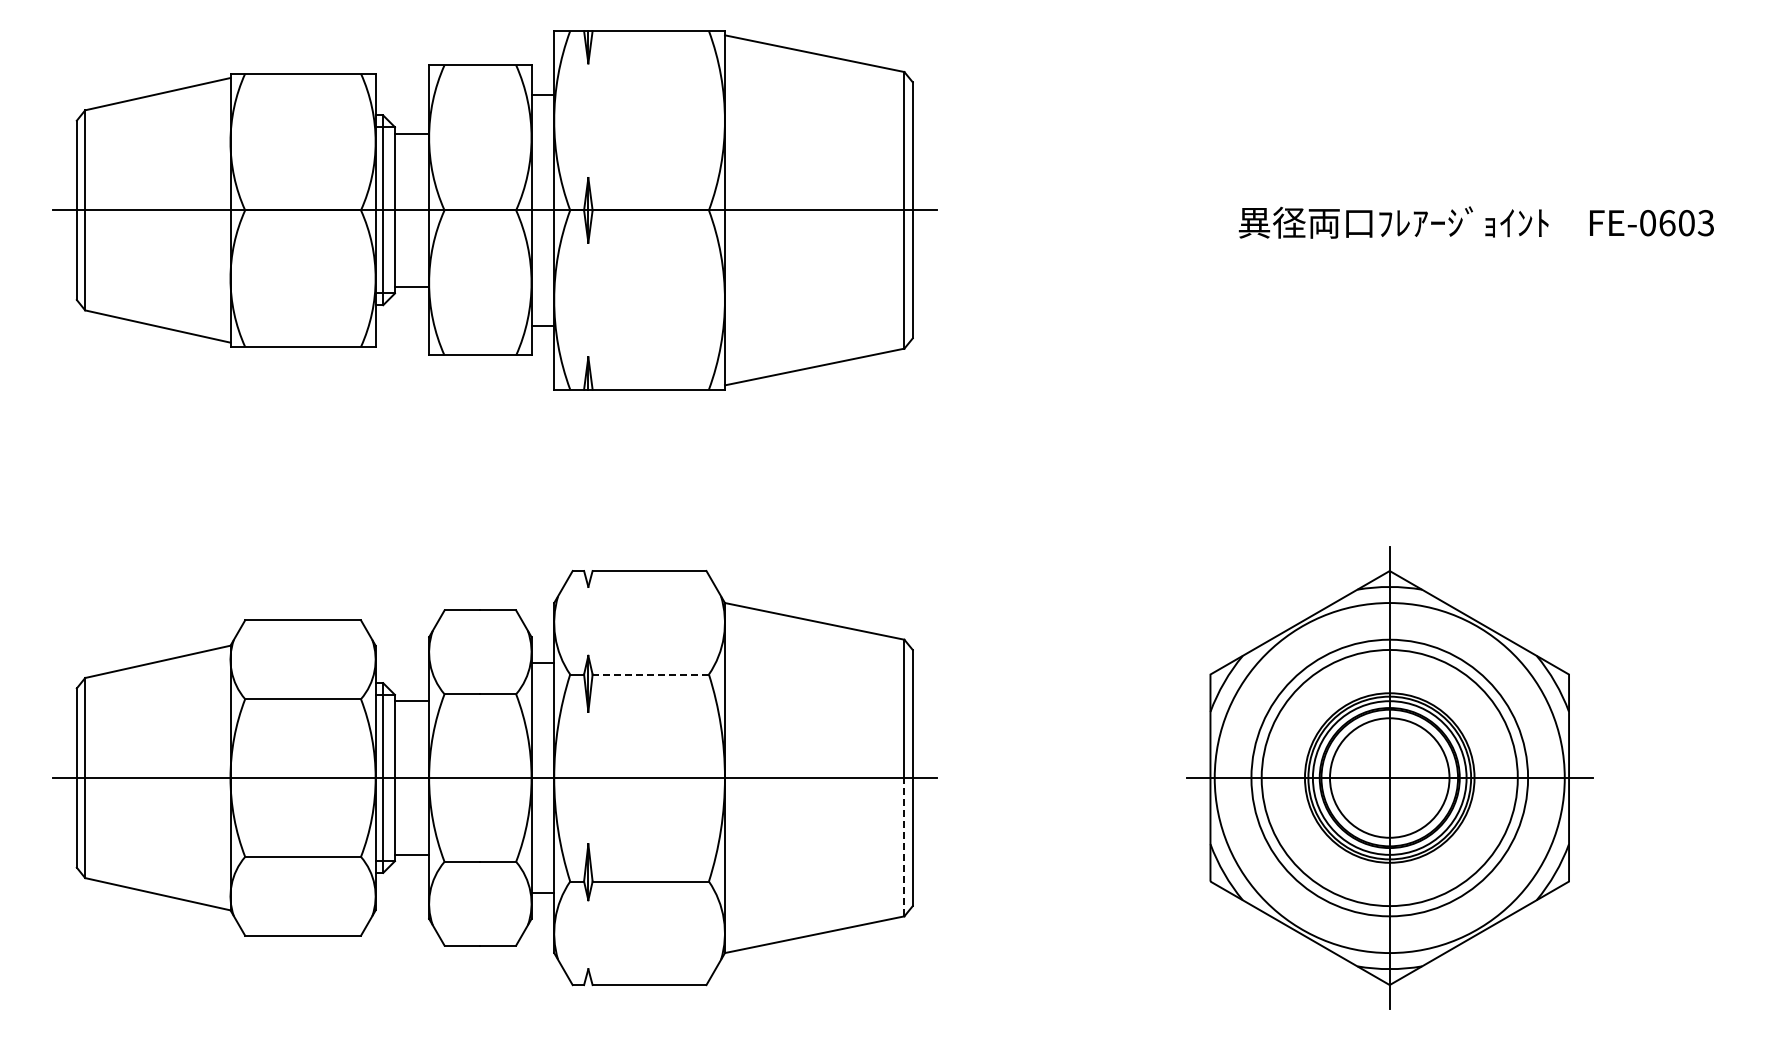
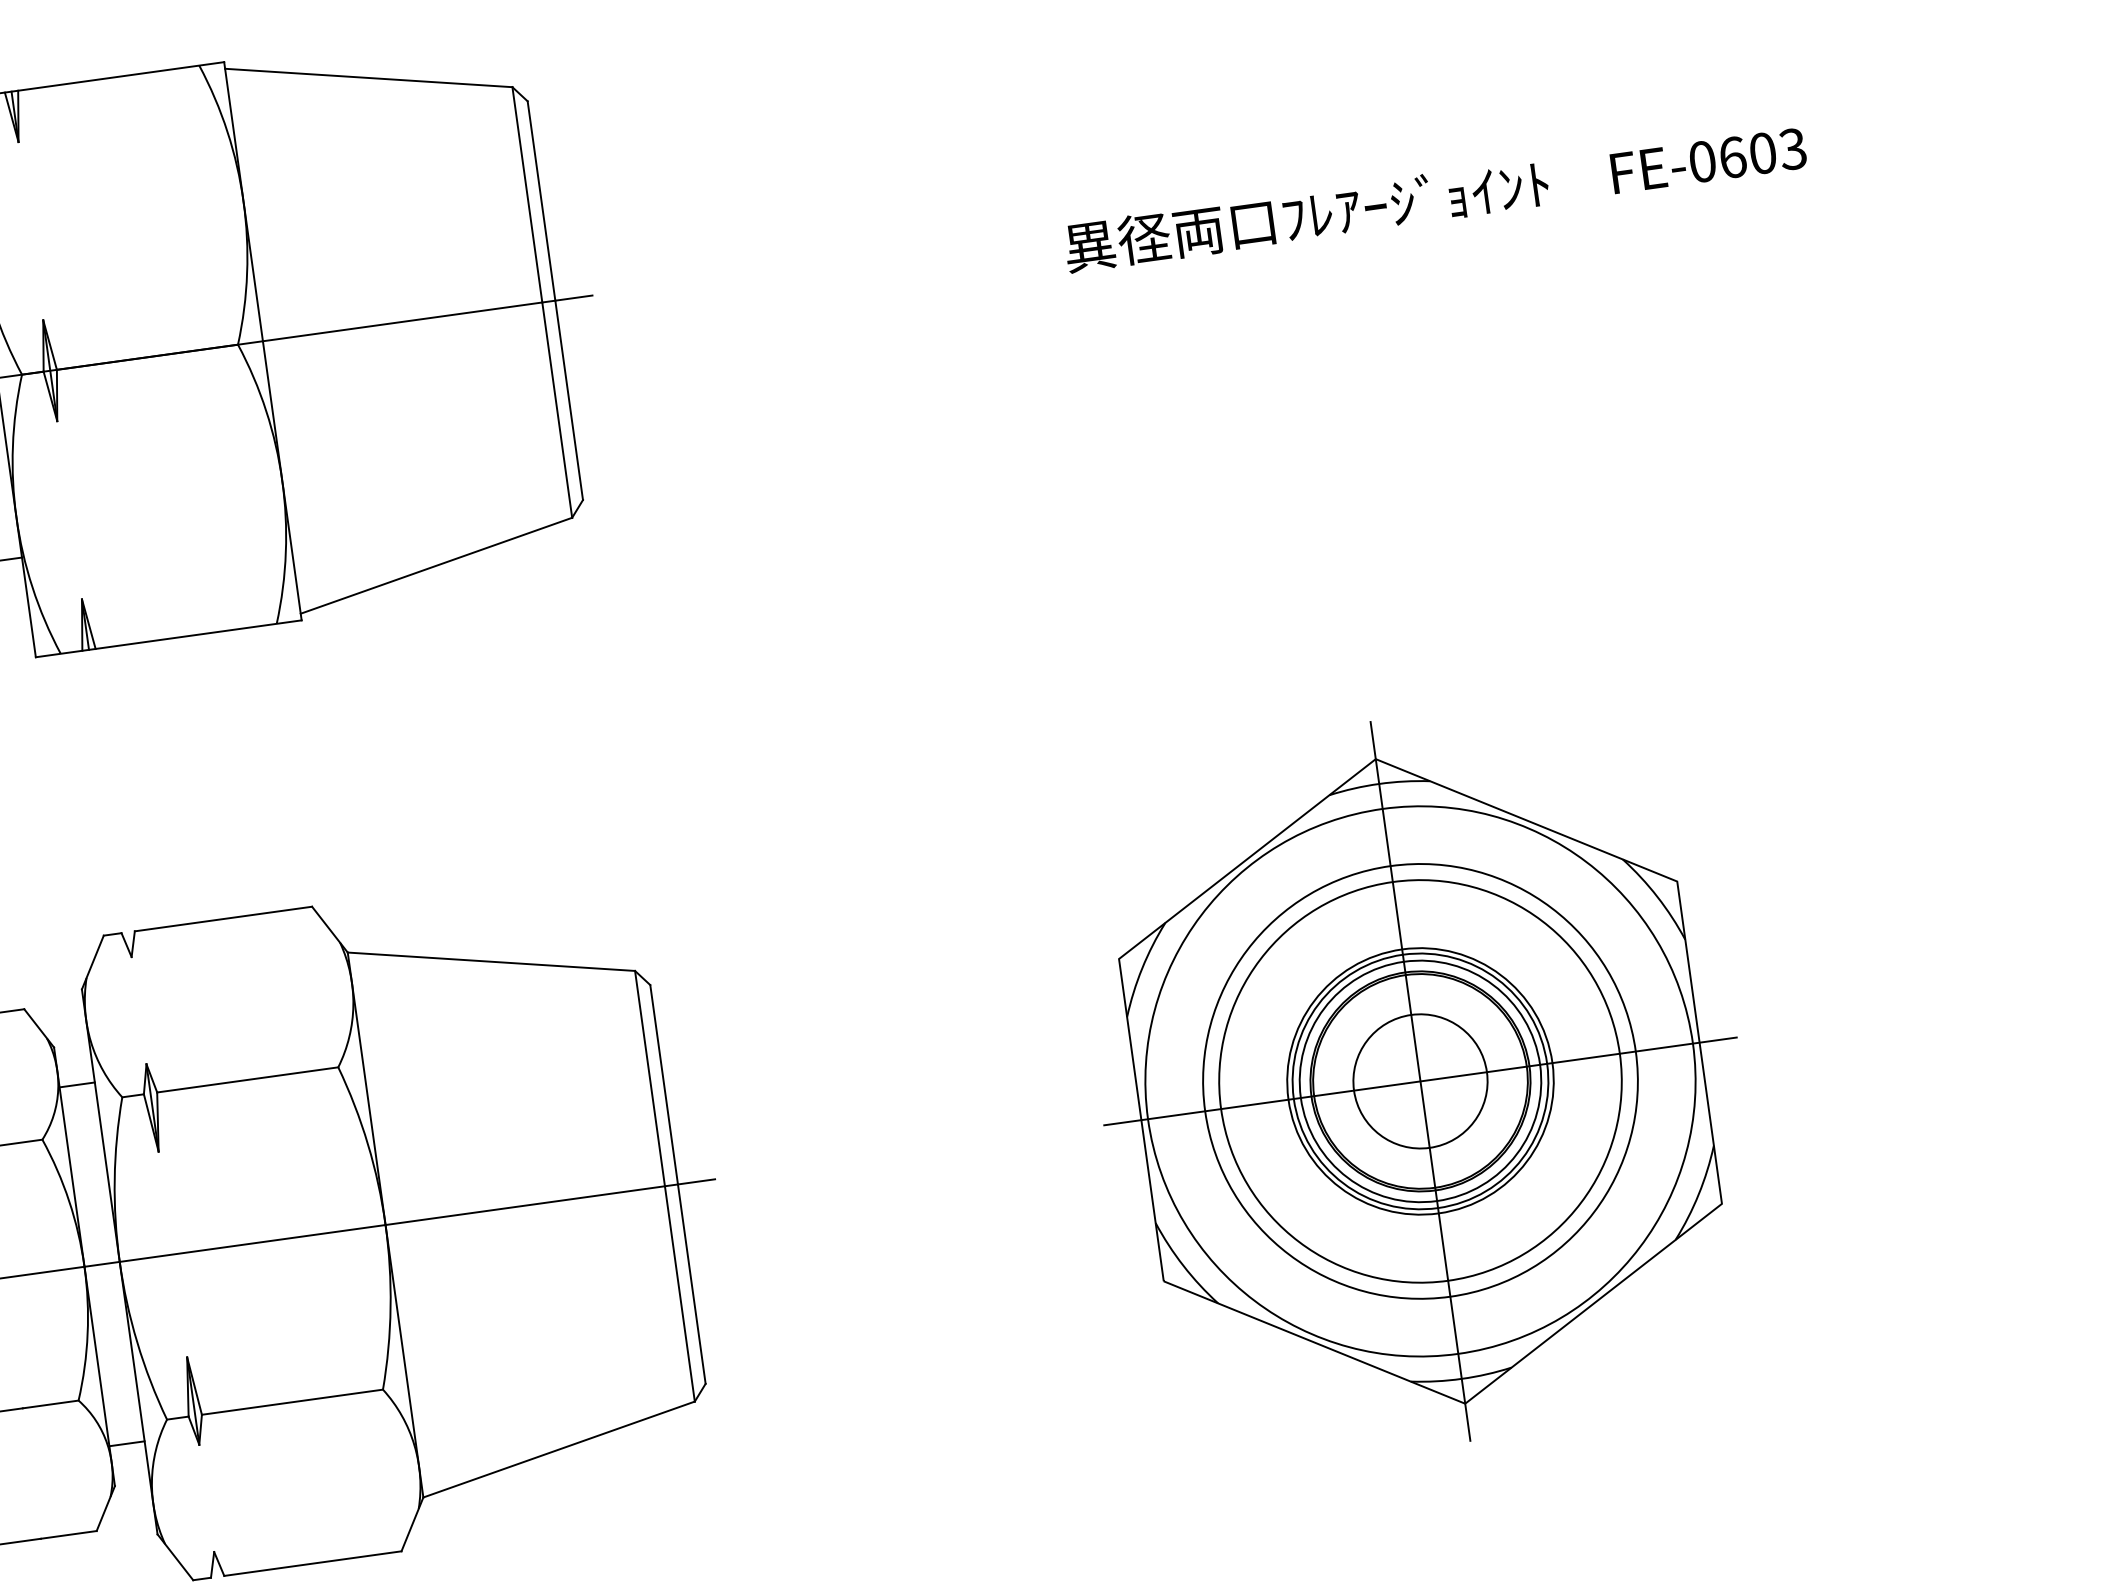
line: (650, 674) -> (247, 1079), dashed -> solid
circle: (1389, 777) -> (1419, 1080), size x0.71
line: (904, 846) -> (679, 1292), dashed -> solid

